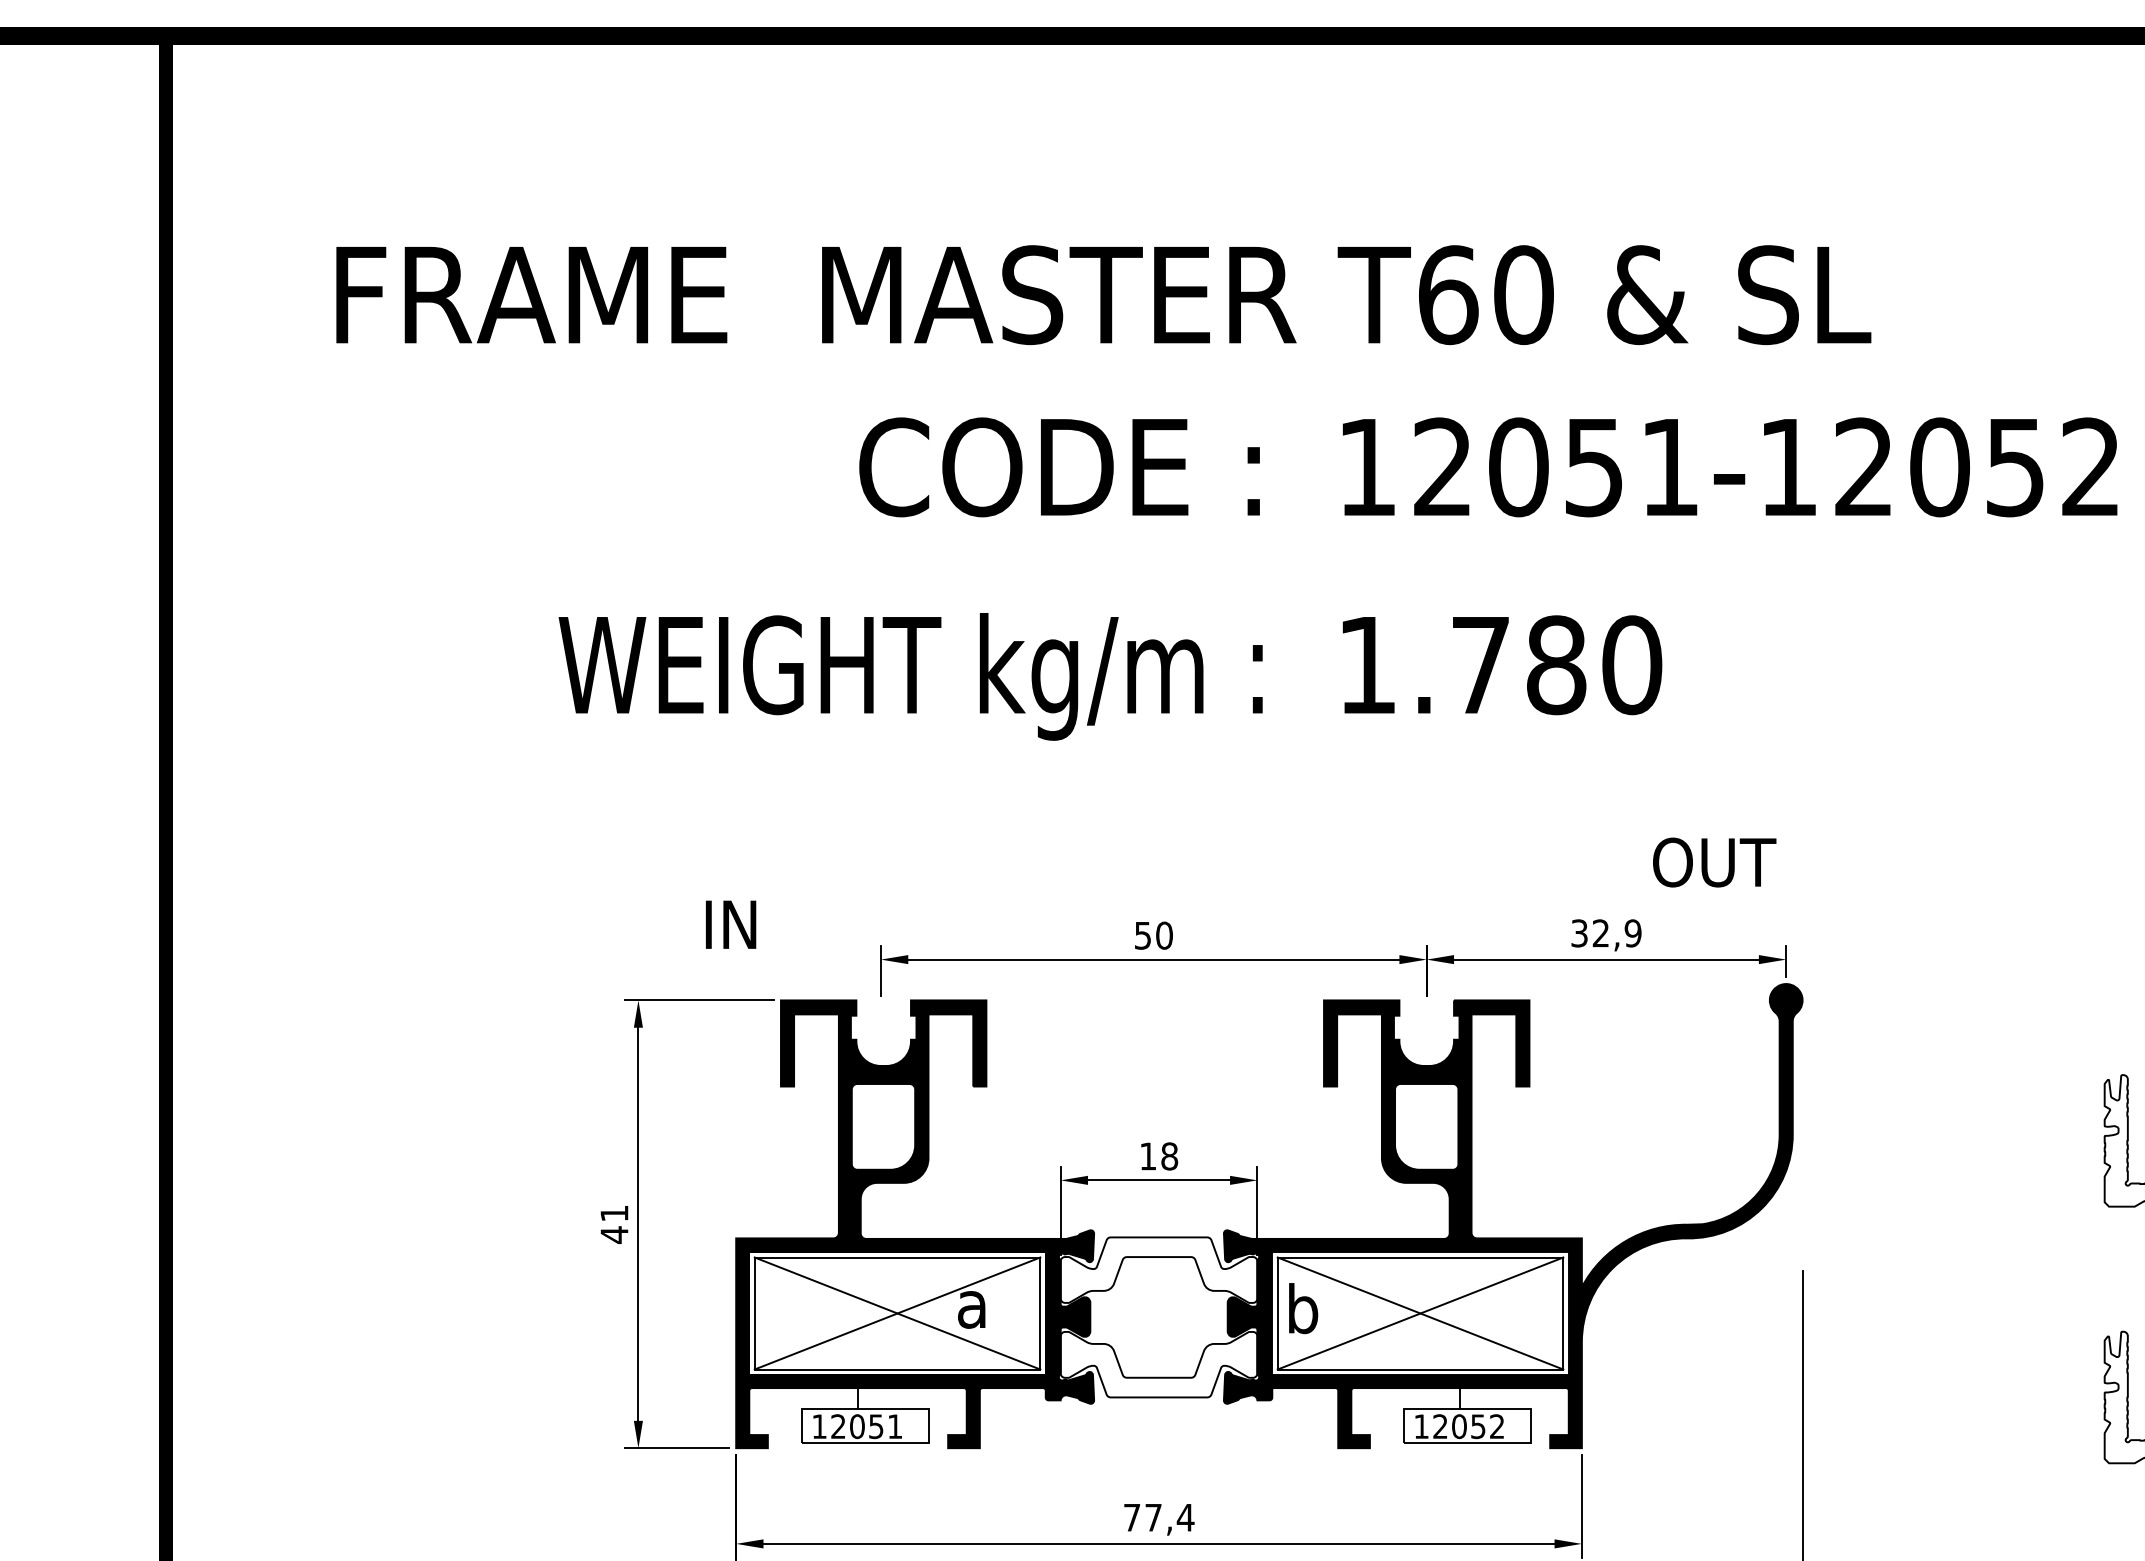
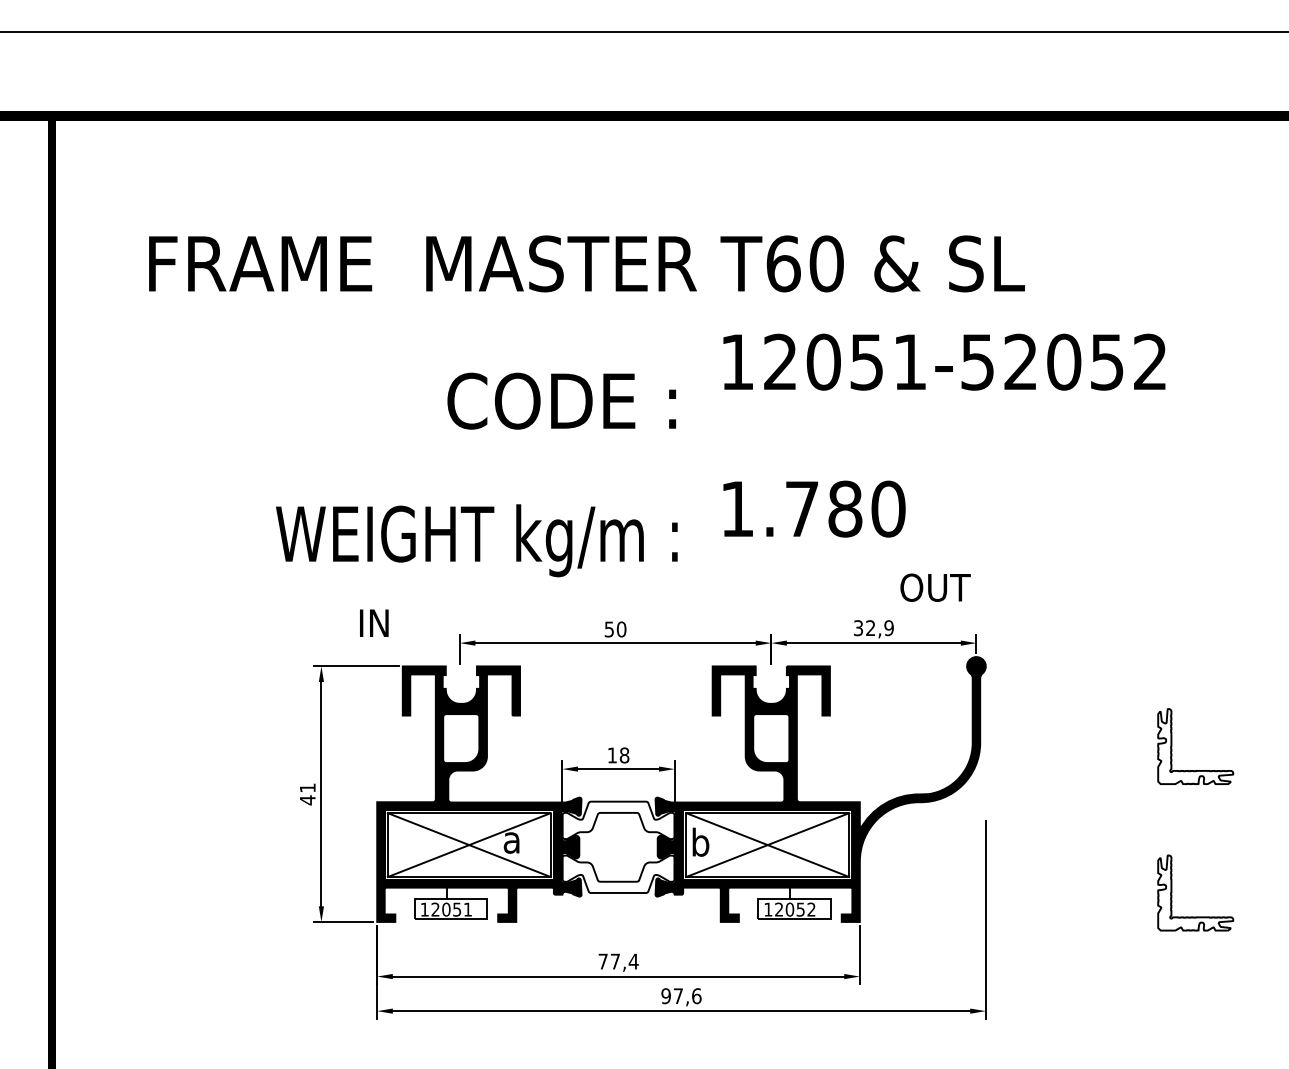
text: (1059, 466) -> (561, 400), moved
text: (1788, 467) -> (977, 362), 12051-12052 -> 12051-52052
text: (1502, 664) -> (814, 508), moved
text: (910, 676) -> (476, 540), moved

